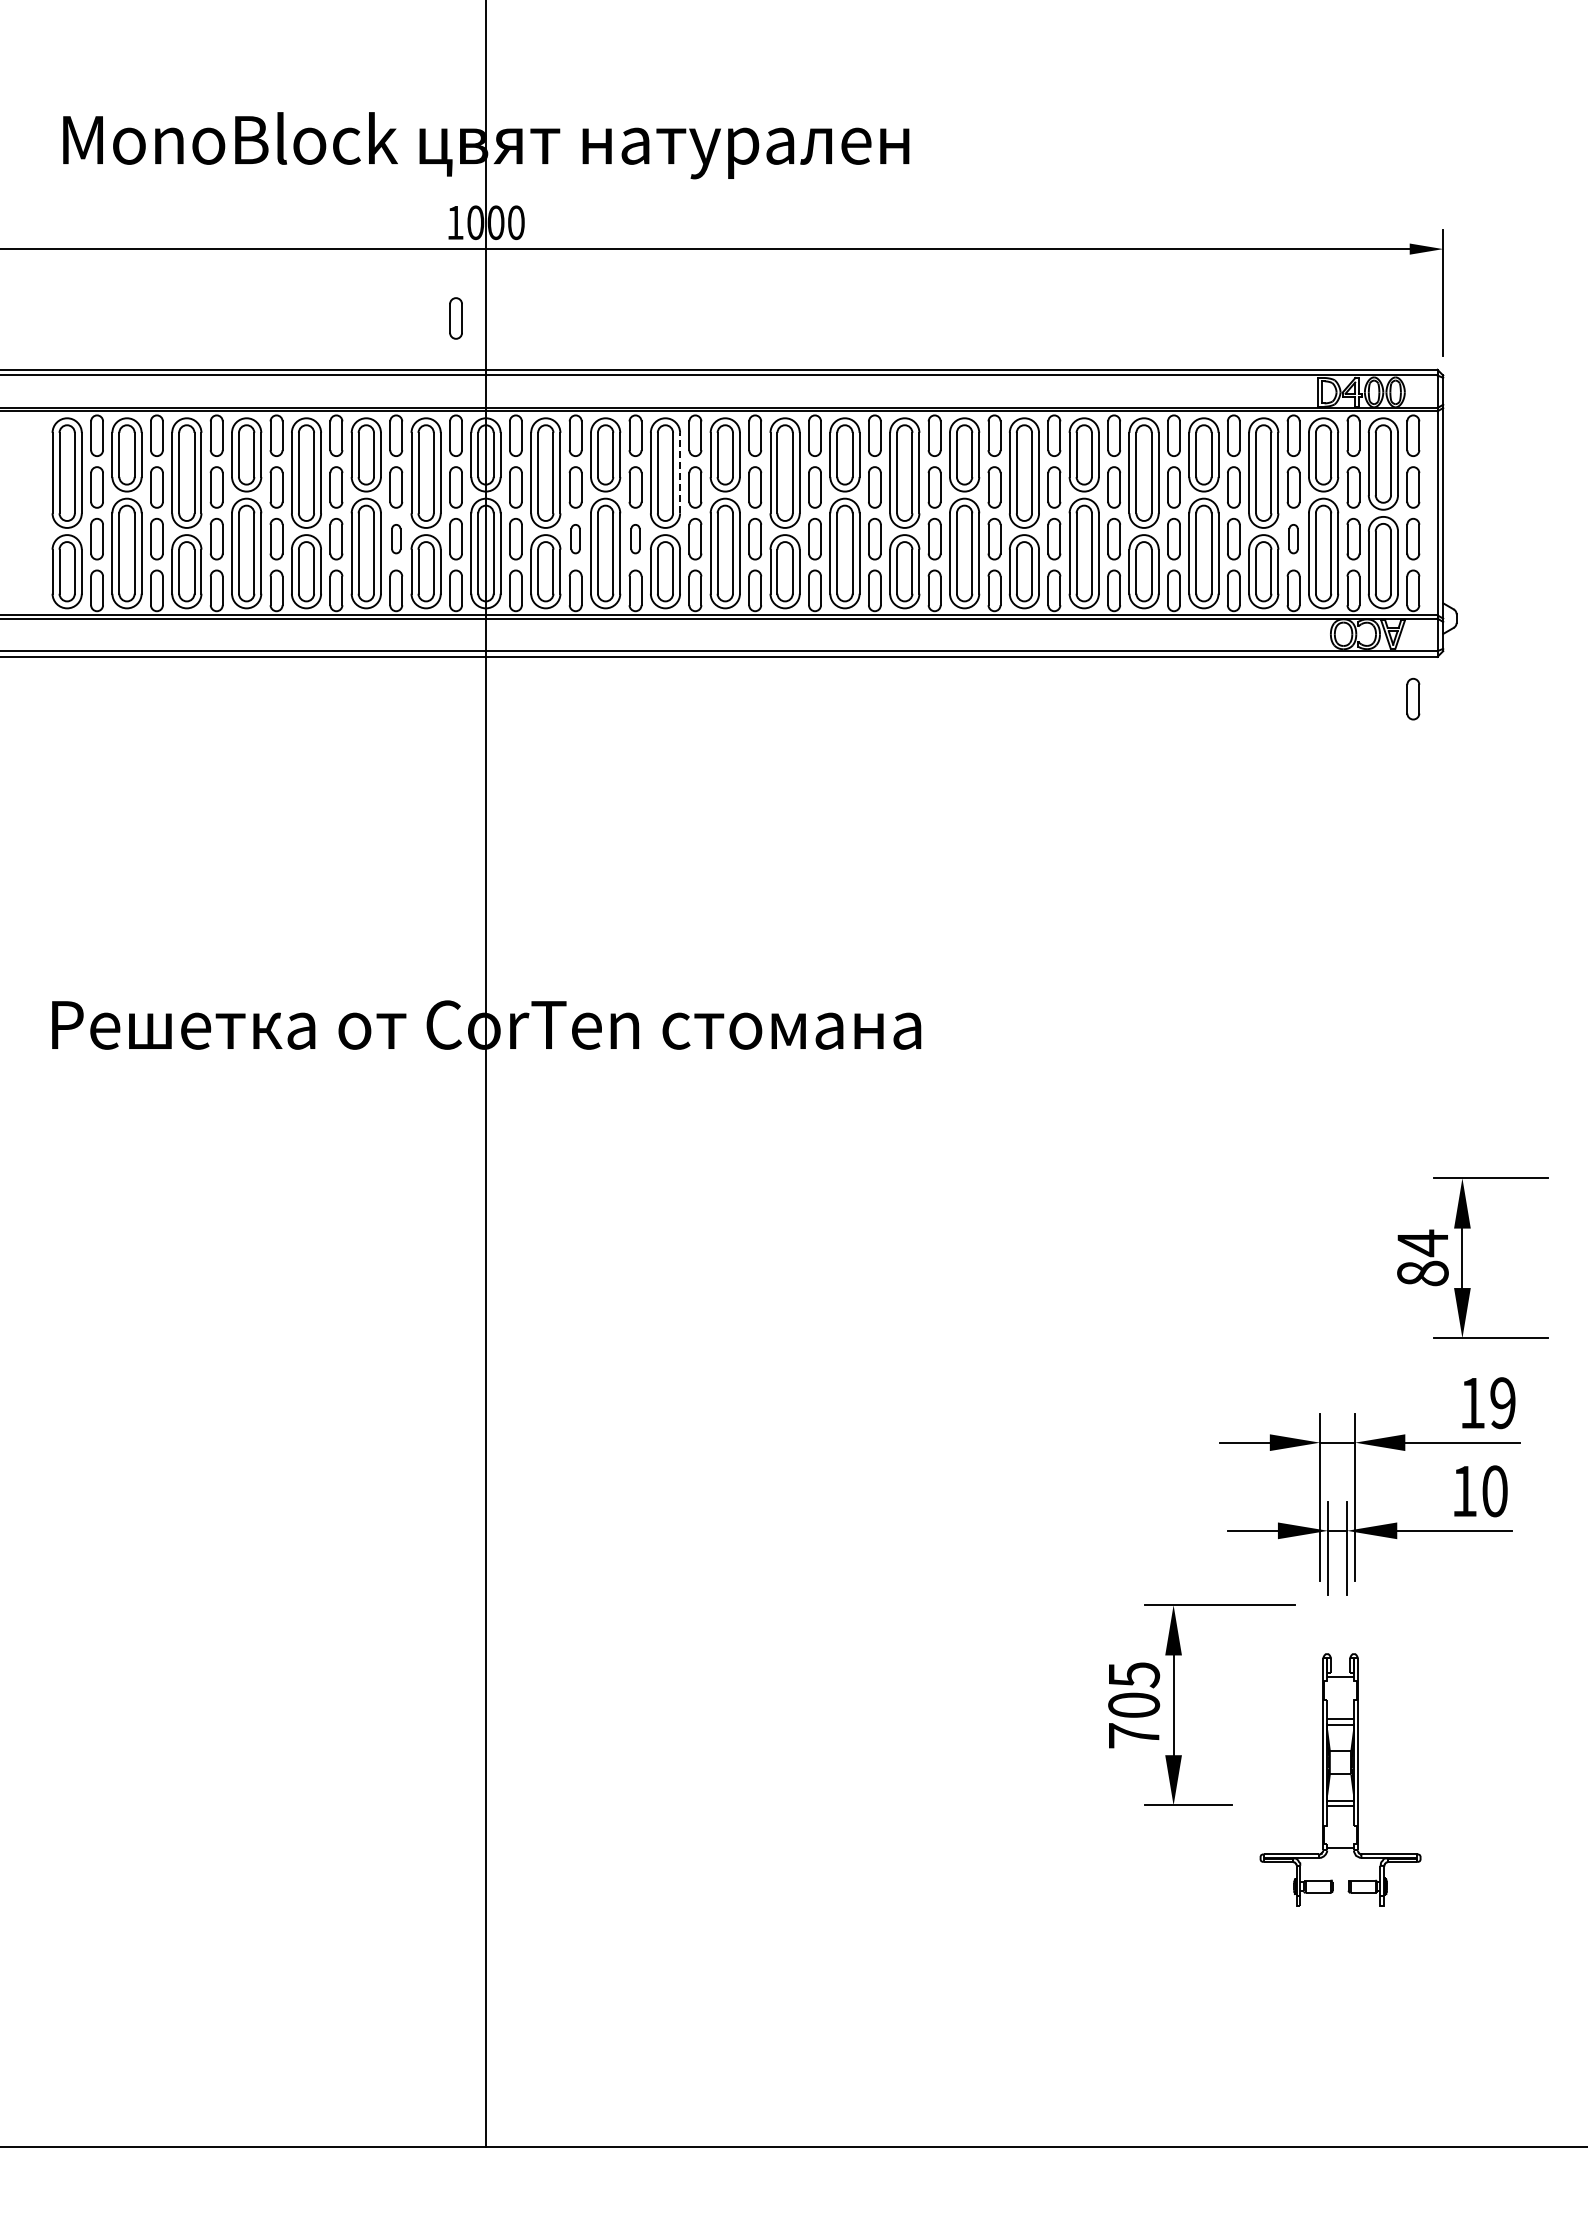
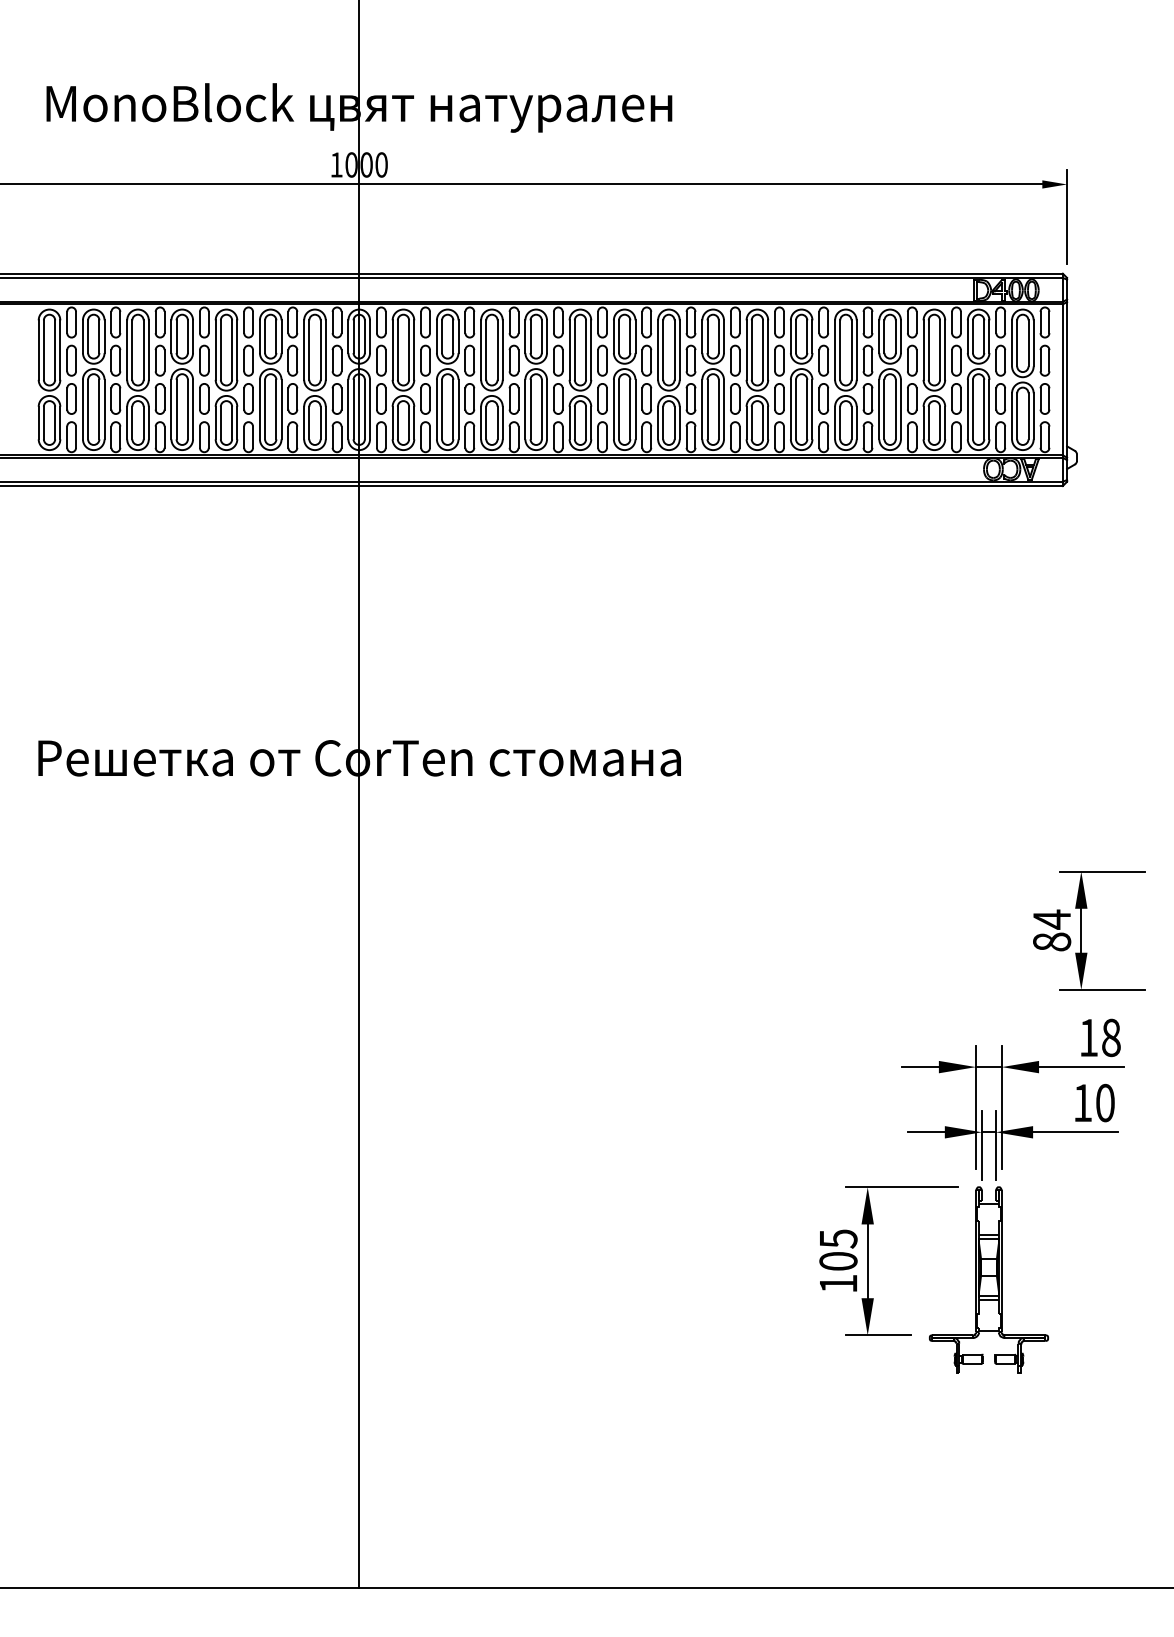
part: (455, 318) -> (336, 235), removed
line: (680, 472) -> (503, 349), dashed -> solid
part: (396, 538) -> (293, 398), size x1.43
part: (575, 538) -> (425, 398), size x1.43
part: (635, 538) -> (469, 398), size x1.43
part: (1293, 538) -> (956, 398), size x1.43
part: (1413, 698) -> (1045, 516), removed
text: (1502, 1403) -> (1110, 1038), 19 -> 18
text: (1134, 1735) -> (838, 1283), 705 -> 105
part: (1340, 1779) -> (988, 1279), moved

